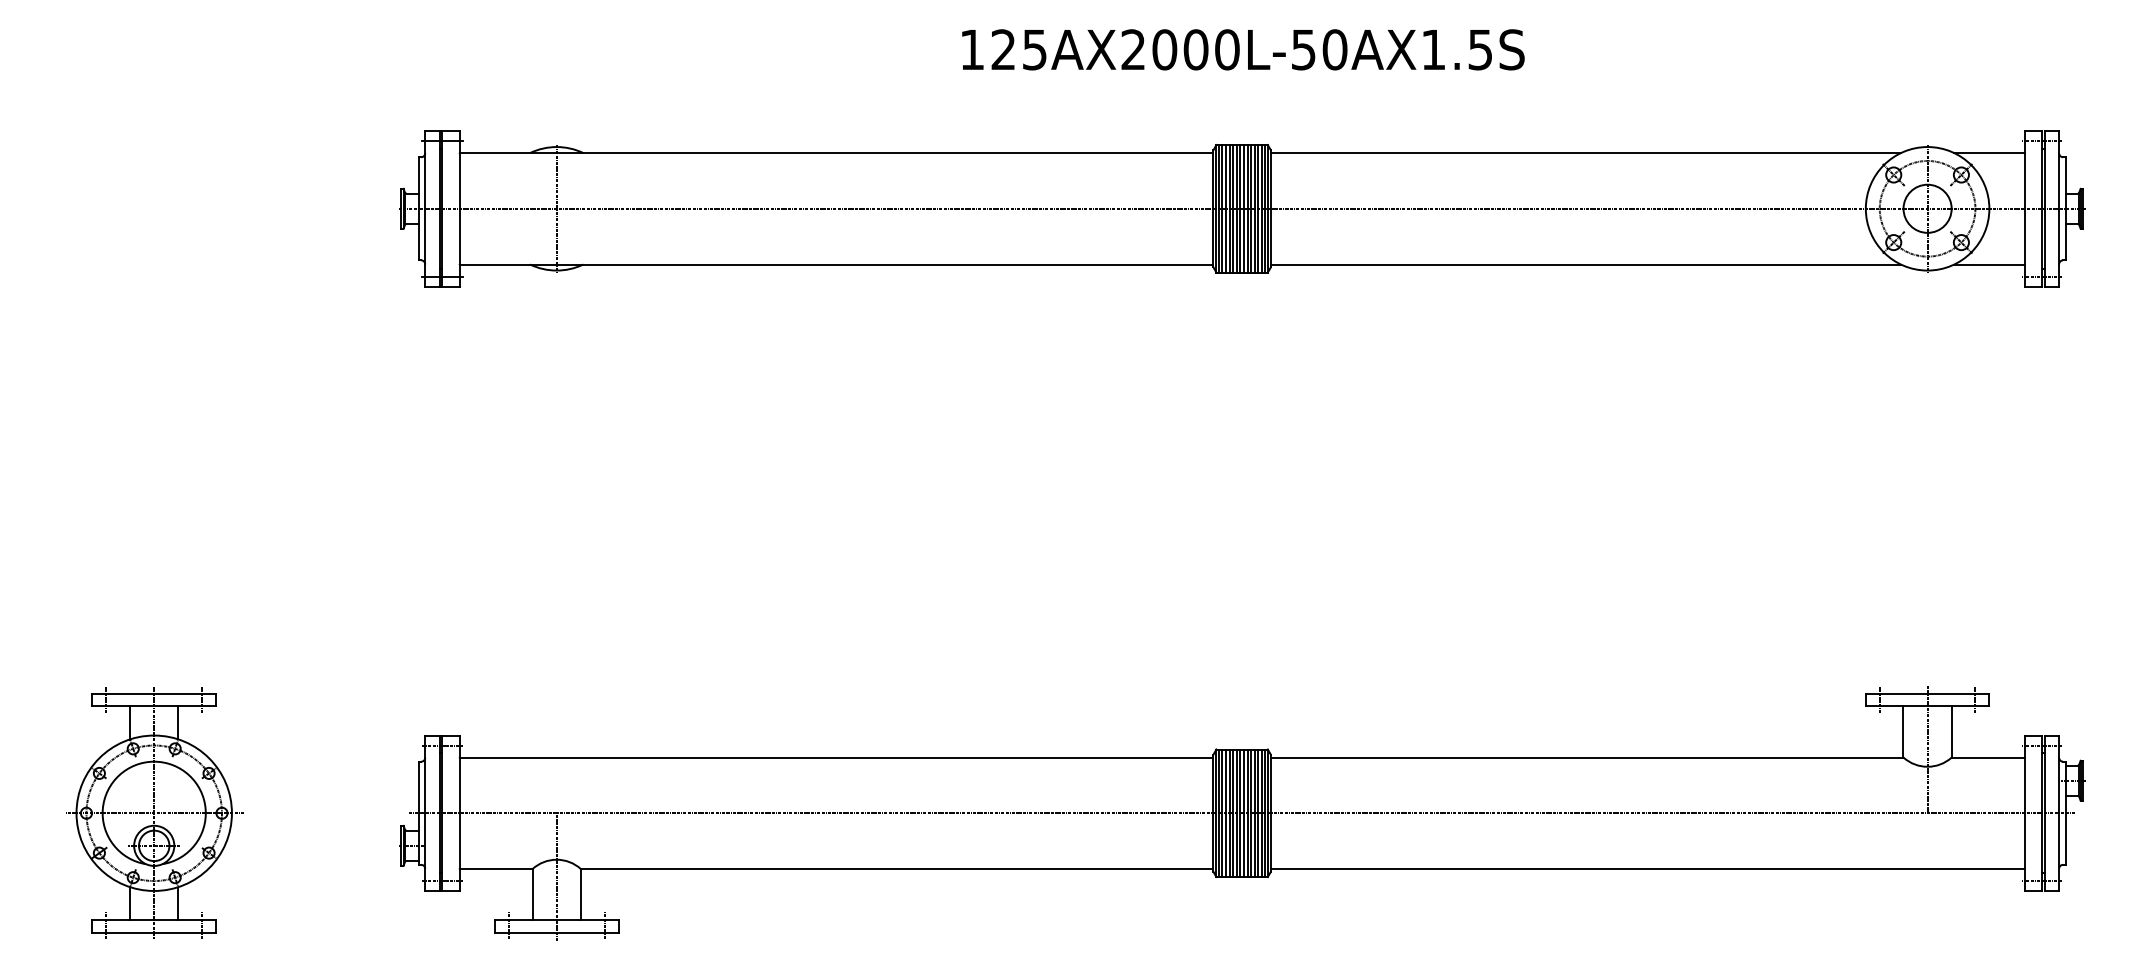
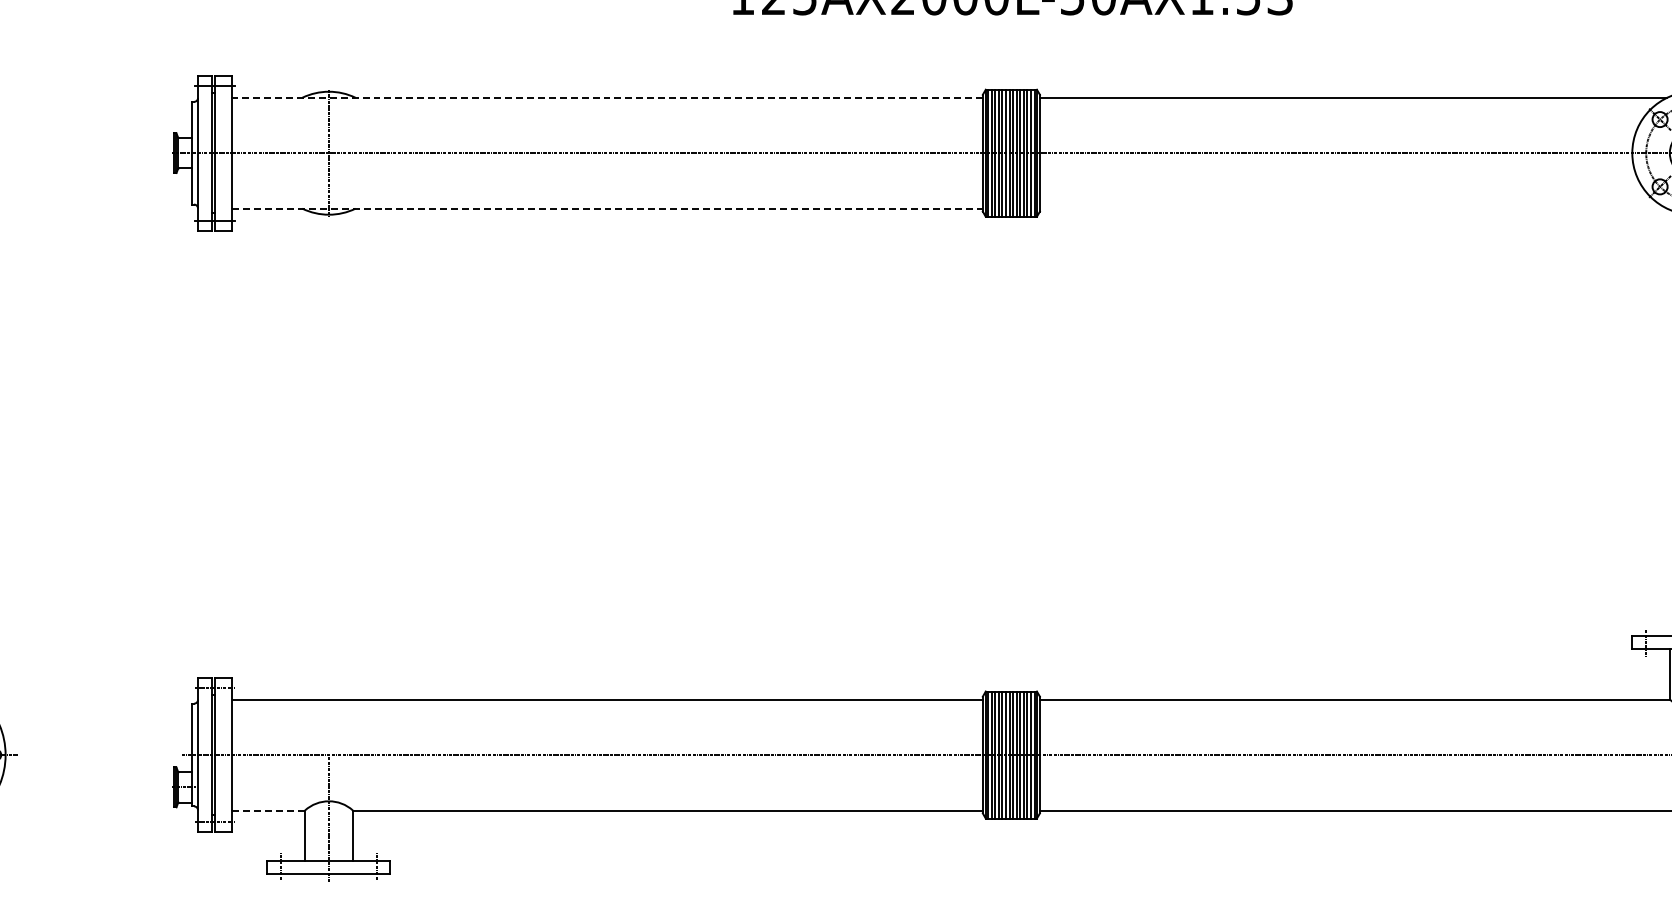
line: (836, 153) -> (607, 98), solid -> dashed
line: (836, 264) -> (607, 208), solid -> dashed
line: (1585, 264) -> (1353, 208), removed
line: (496, 868) -> (269, 810), solid -> dashed

